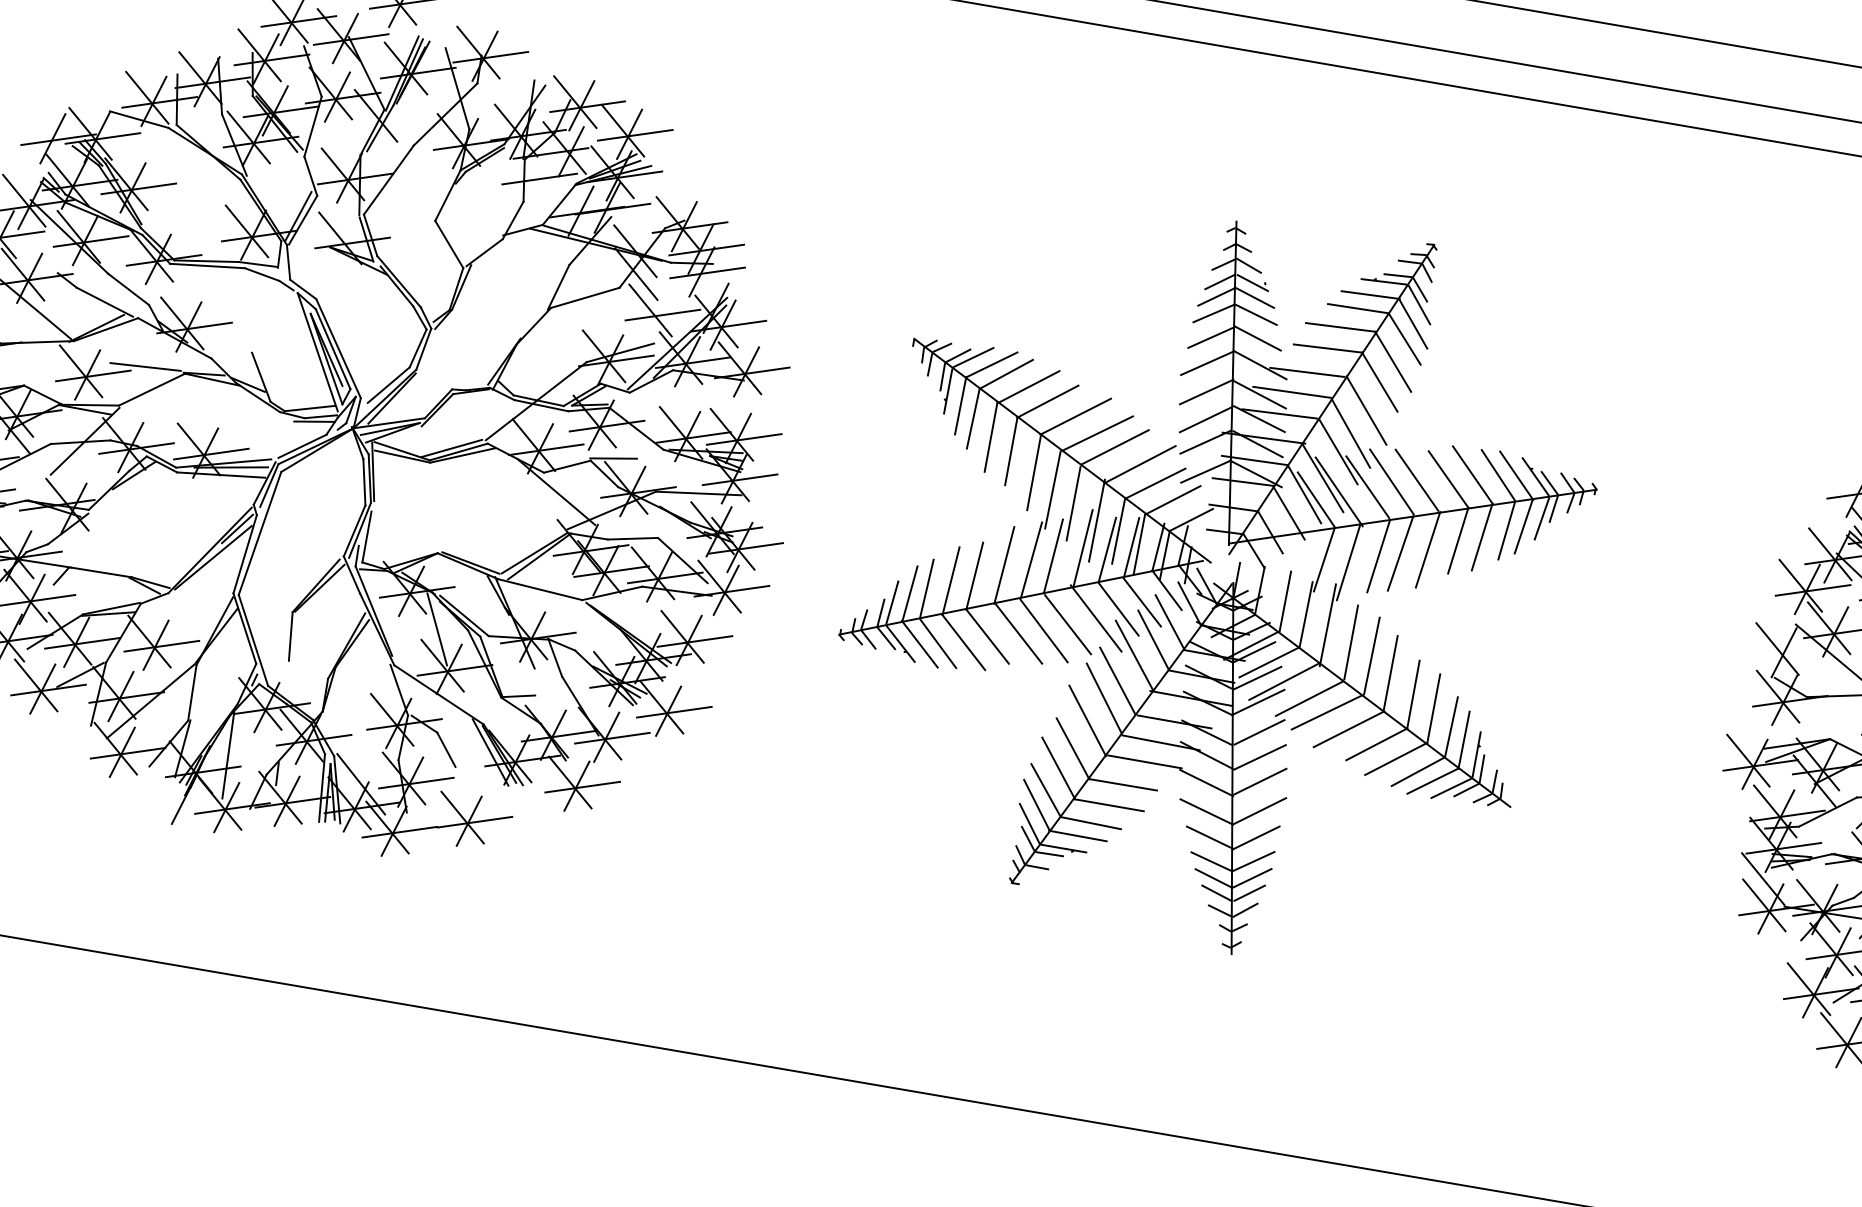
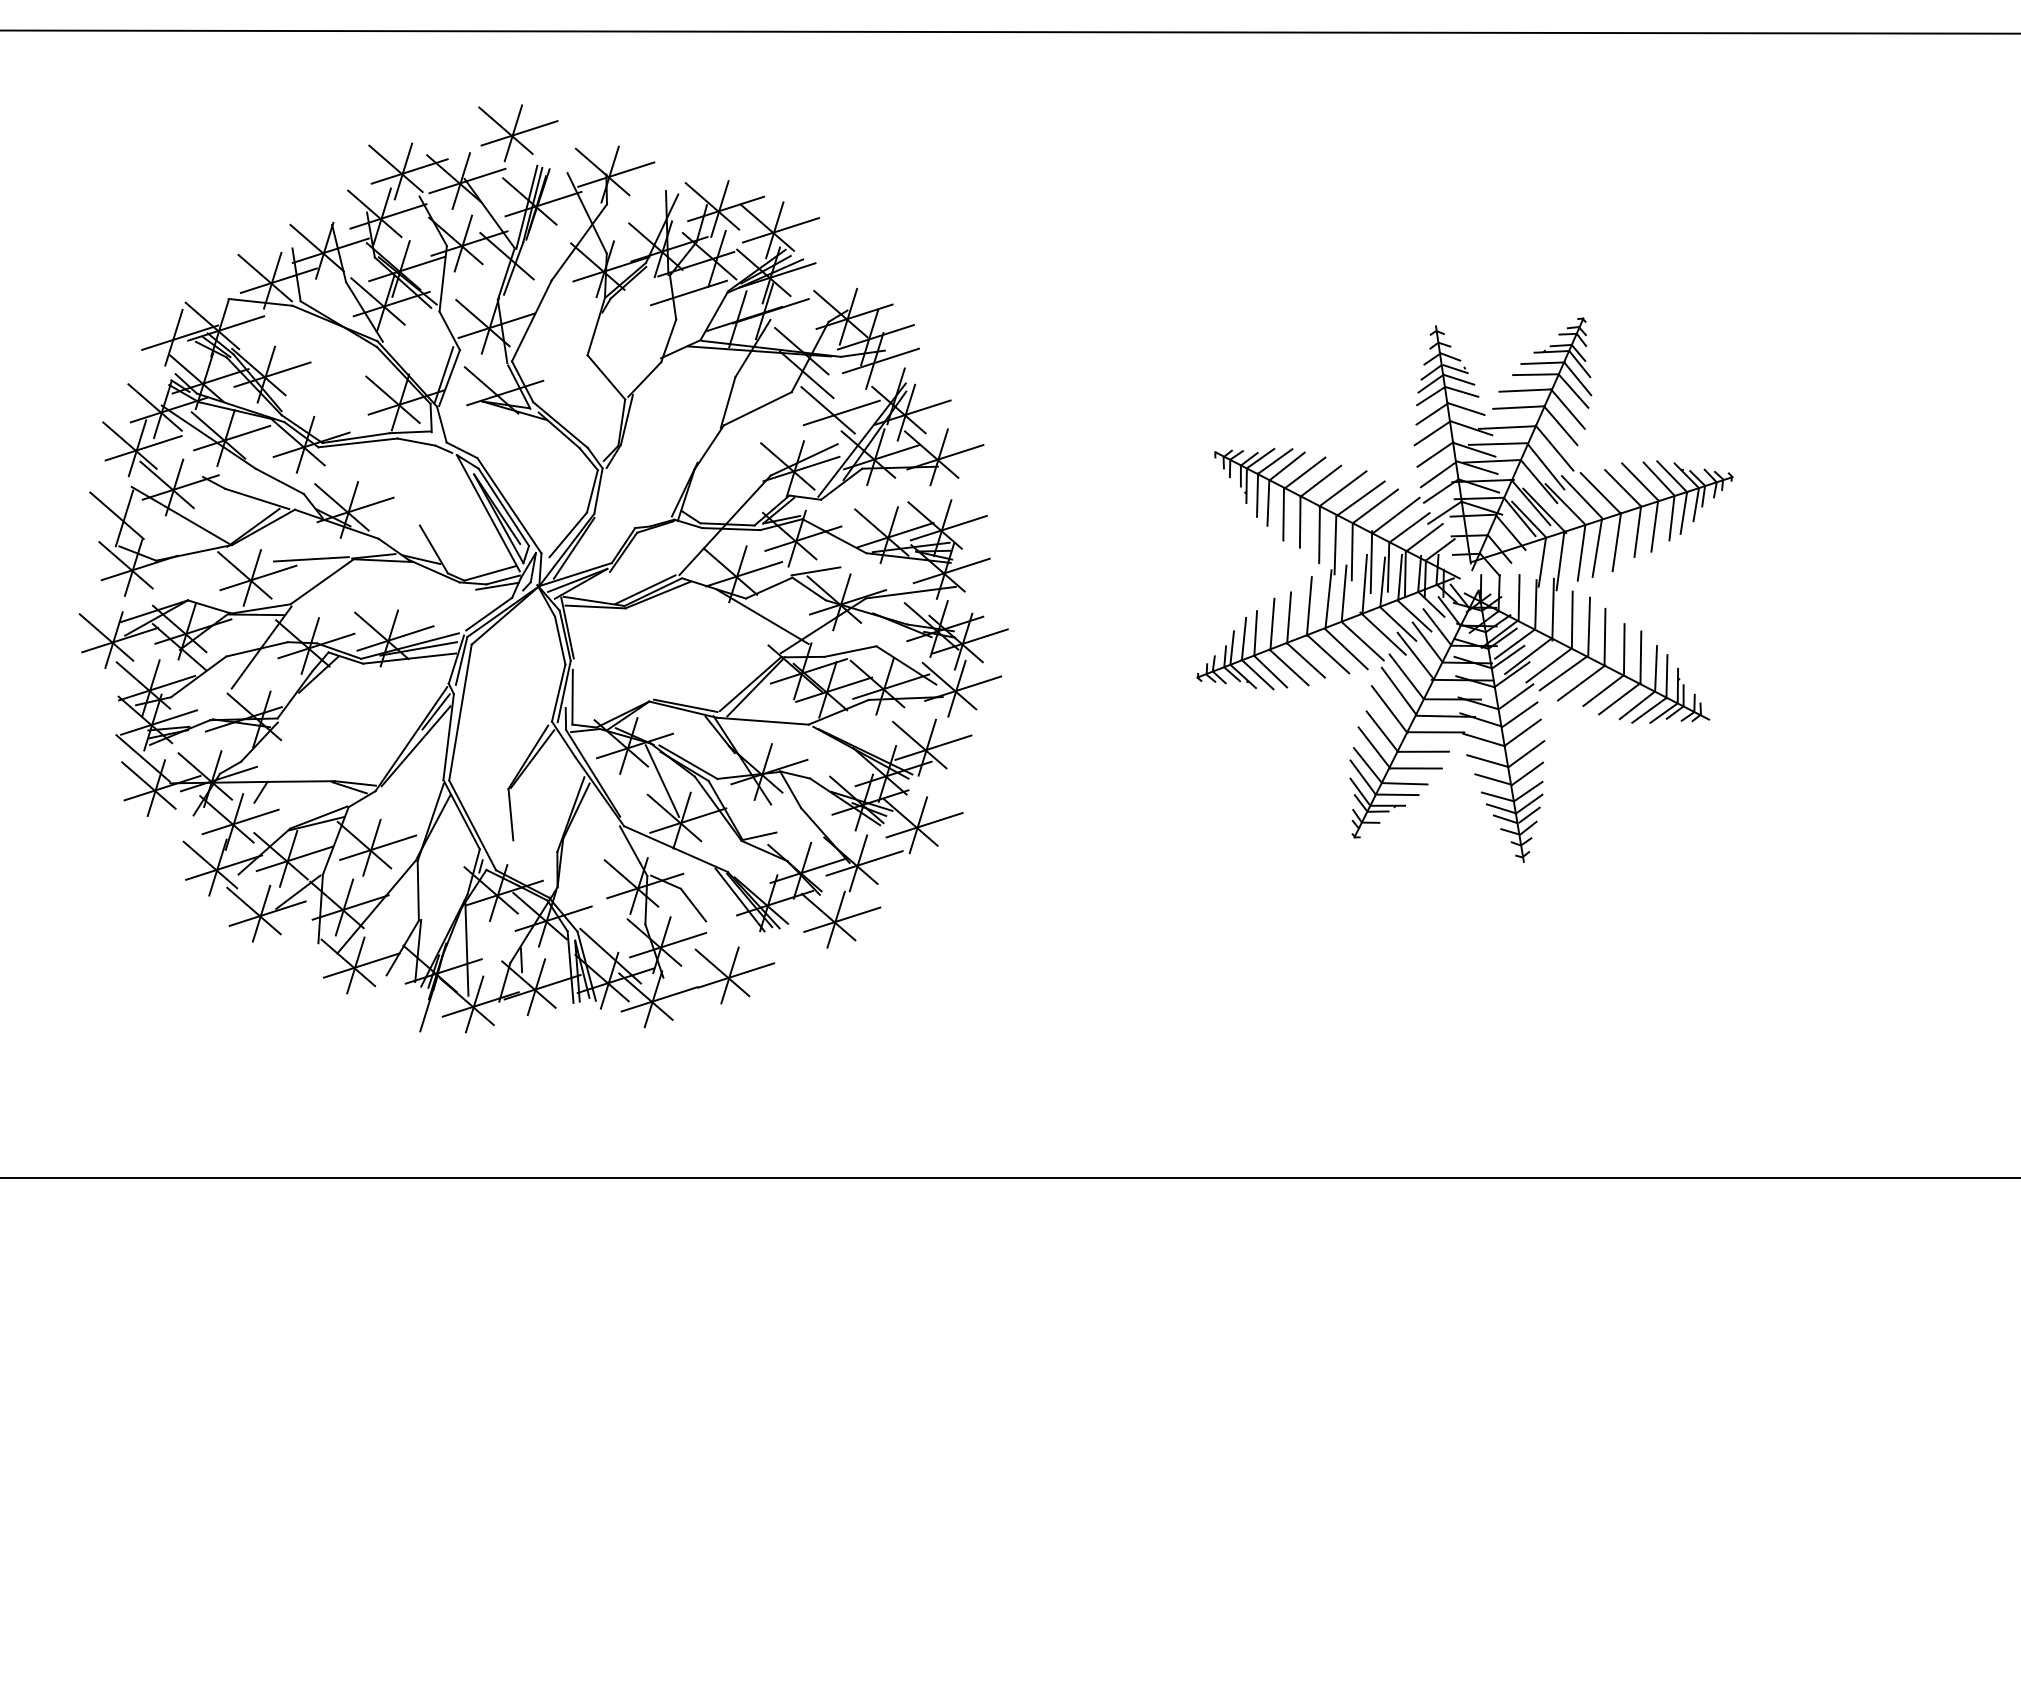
part: (1214, 579) -> (1464, 590), size x0.7

